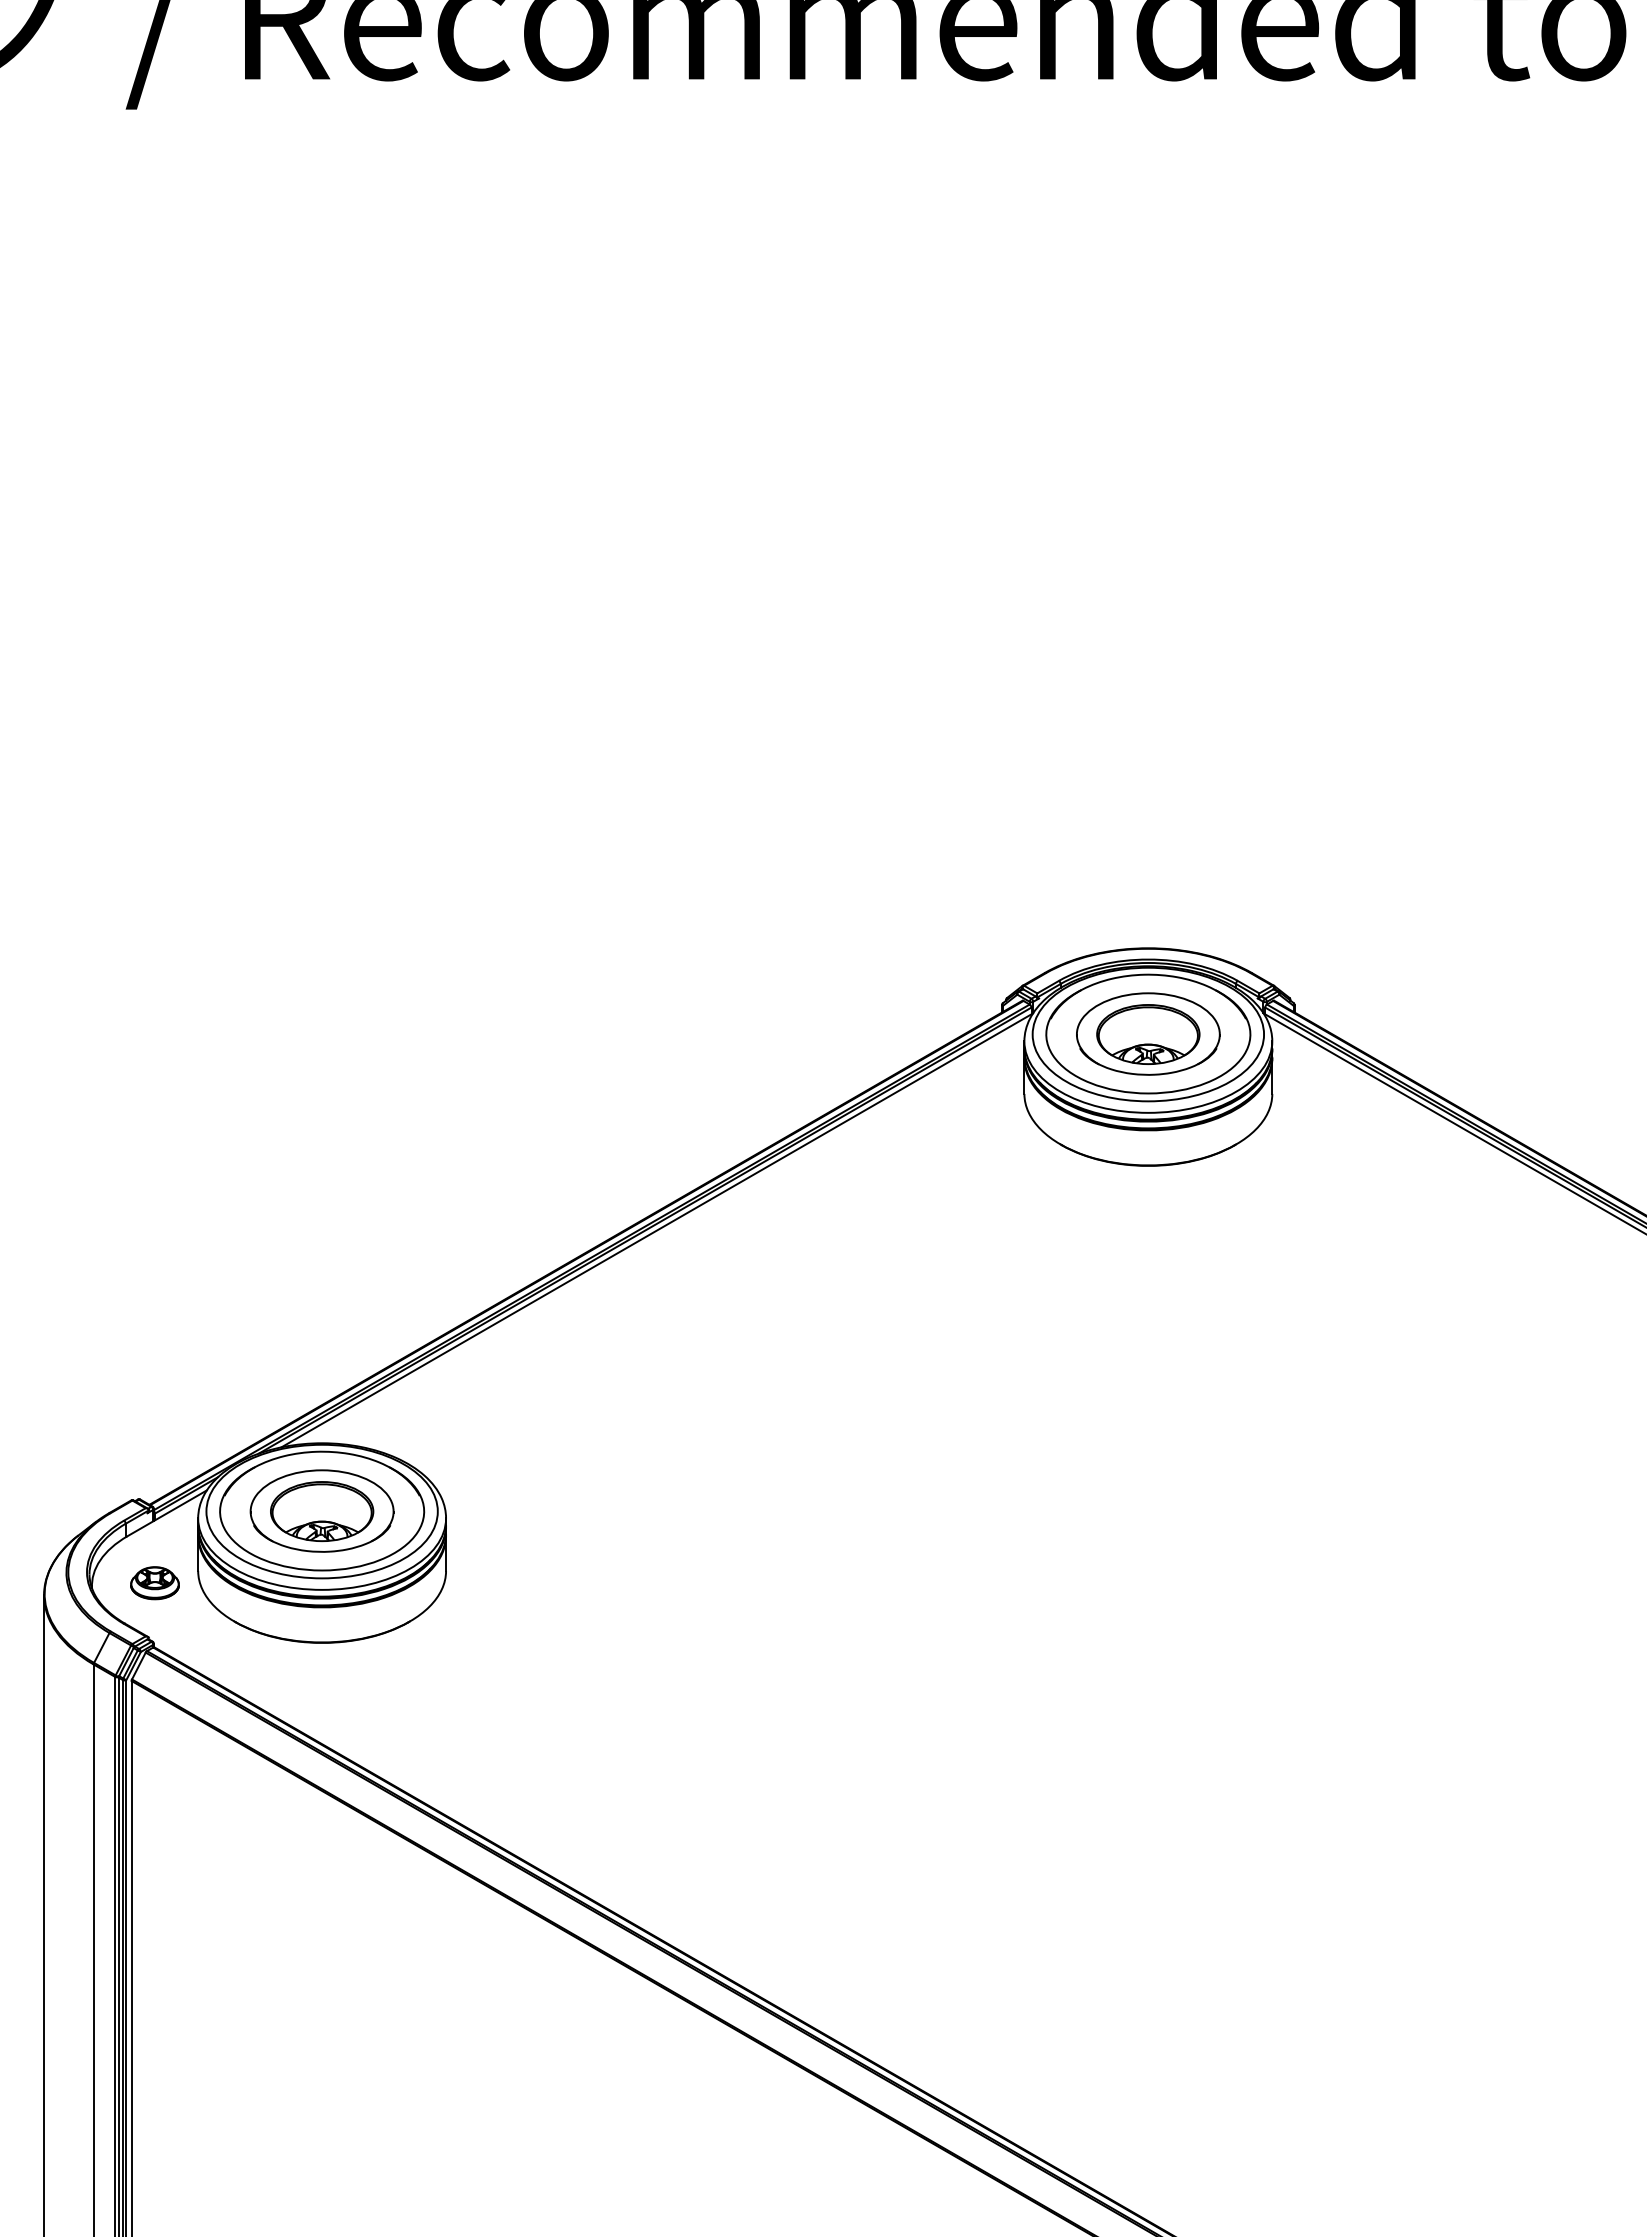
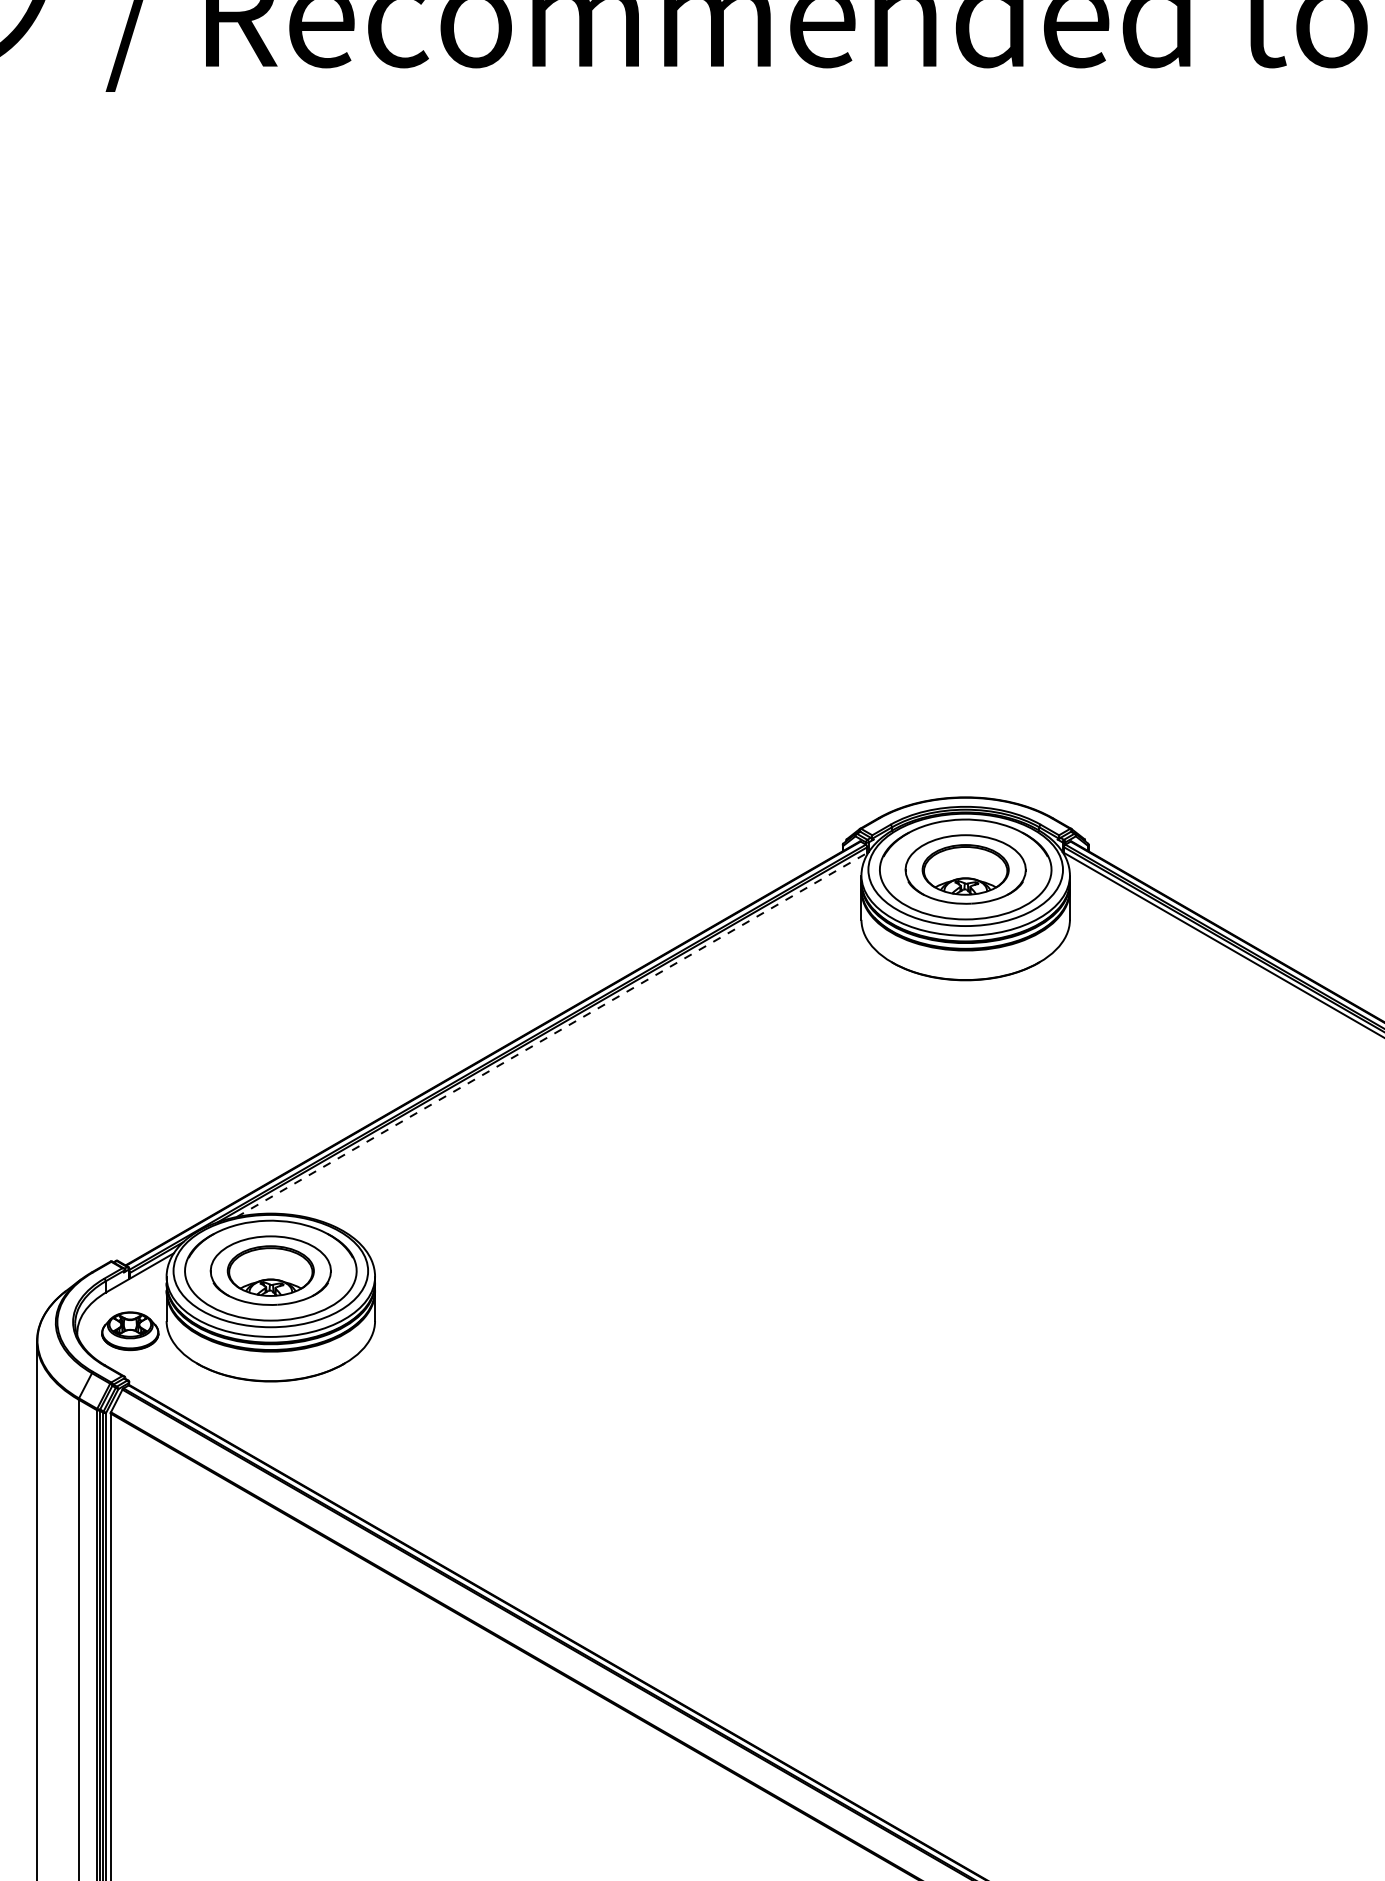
line: (657, 1230) -> (552, 1034), solid -> dashed
part: (154, 1583) -> (129, 1331), size x1.4

